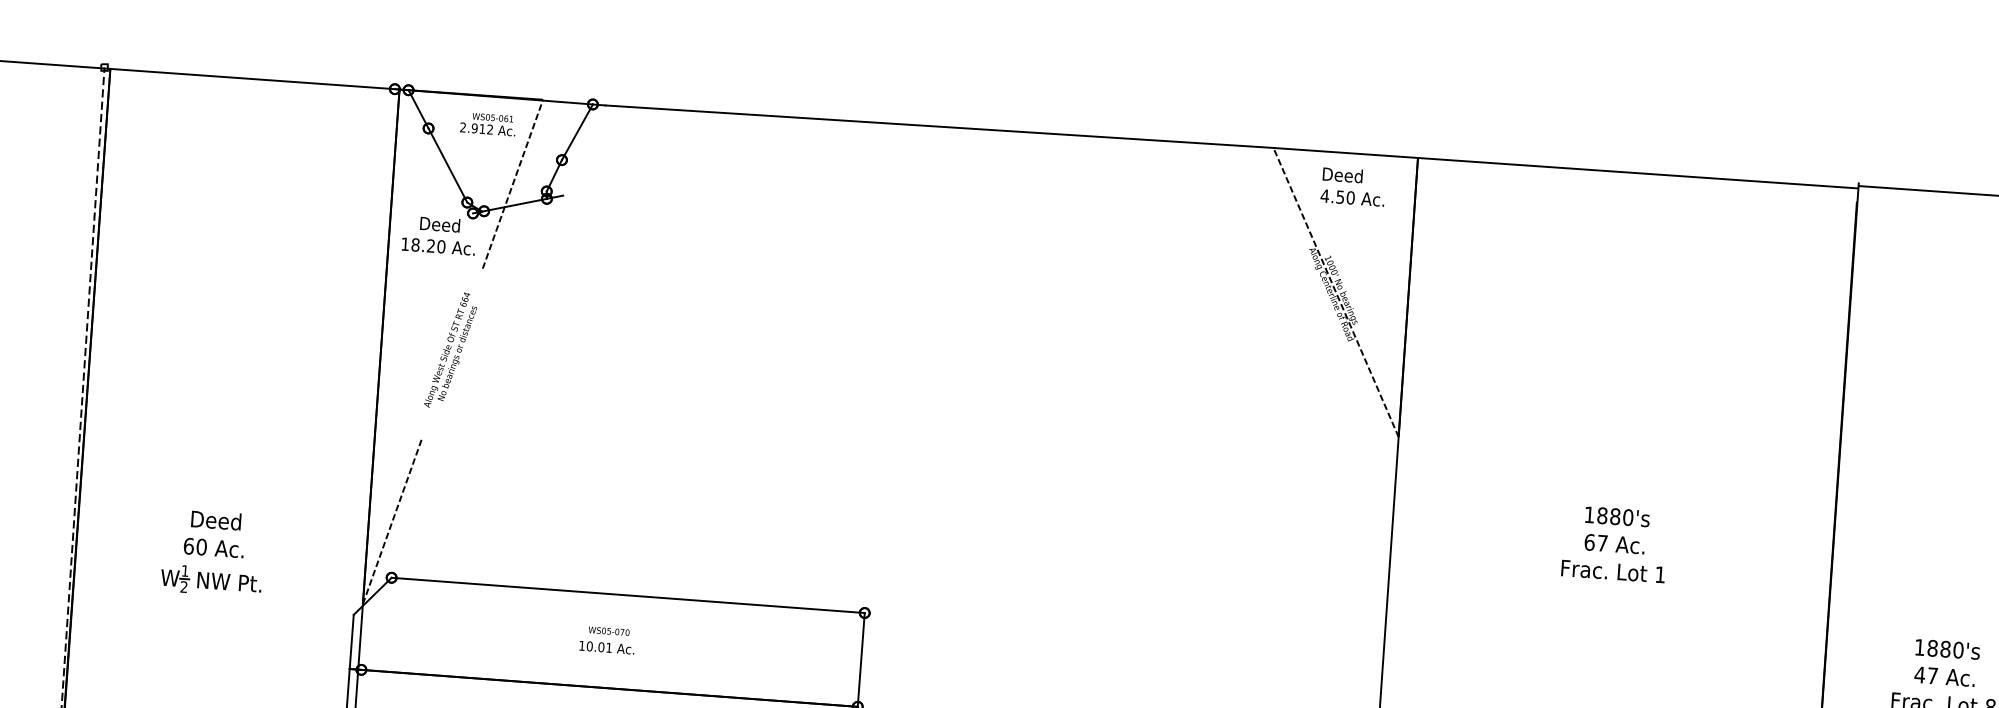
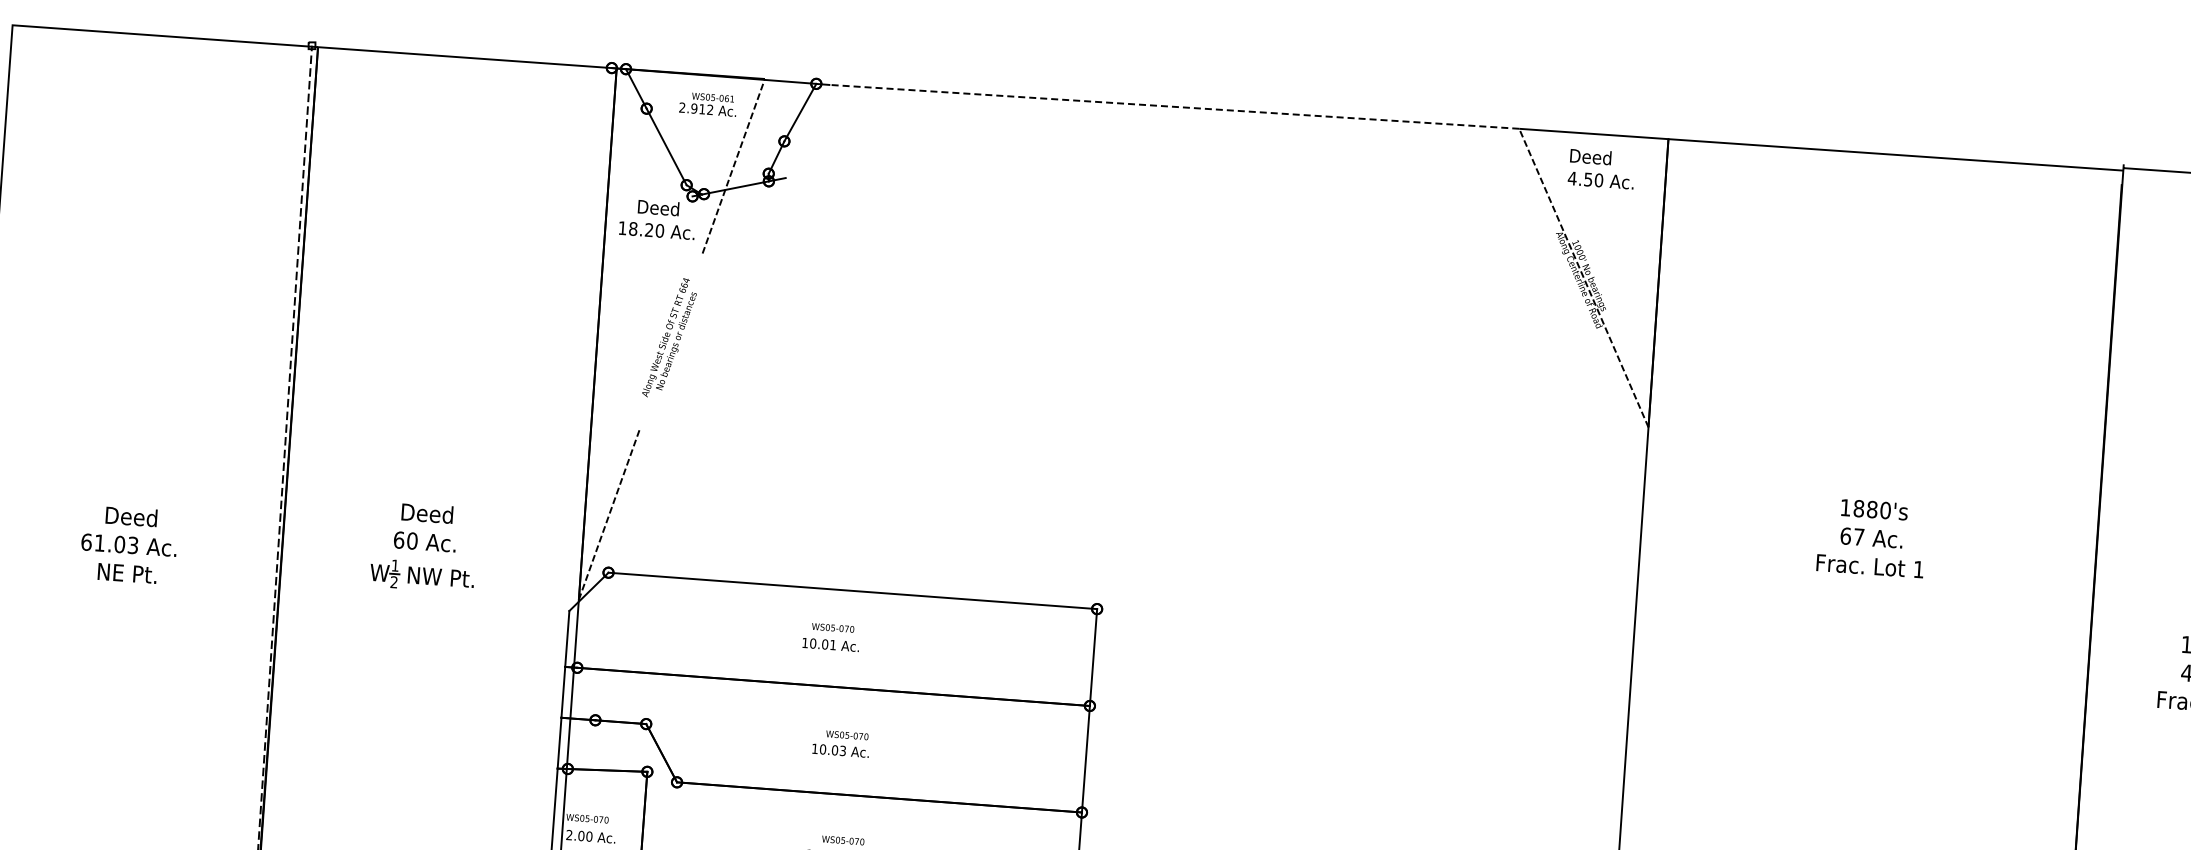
line: (939, 126) -> (1174, 106), solid -> dashed

